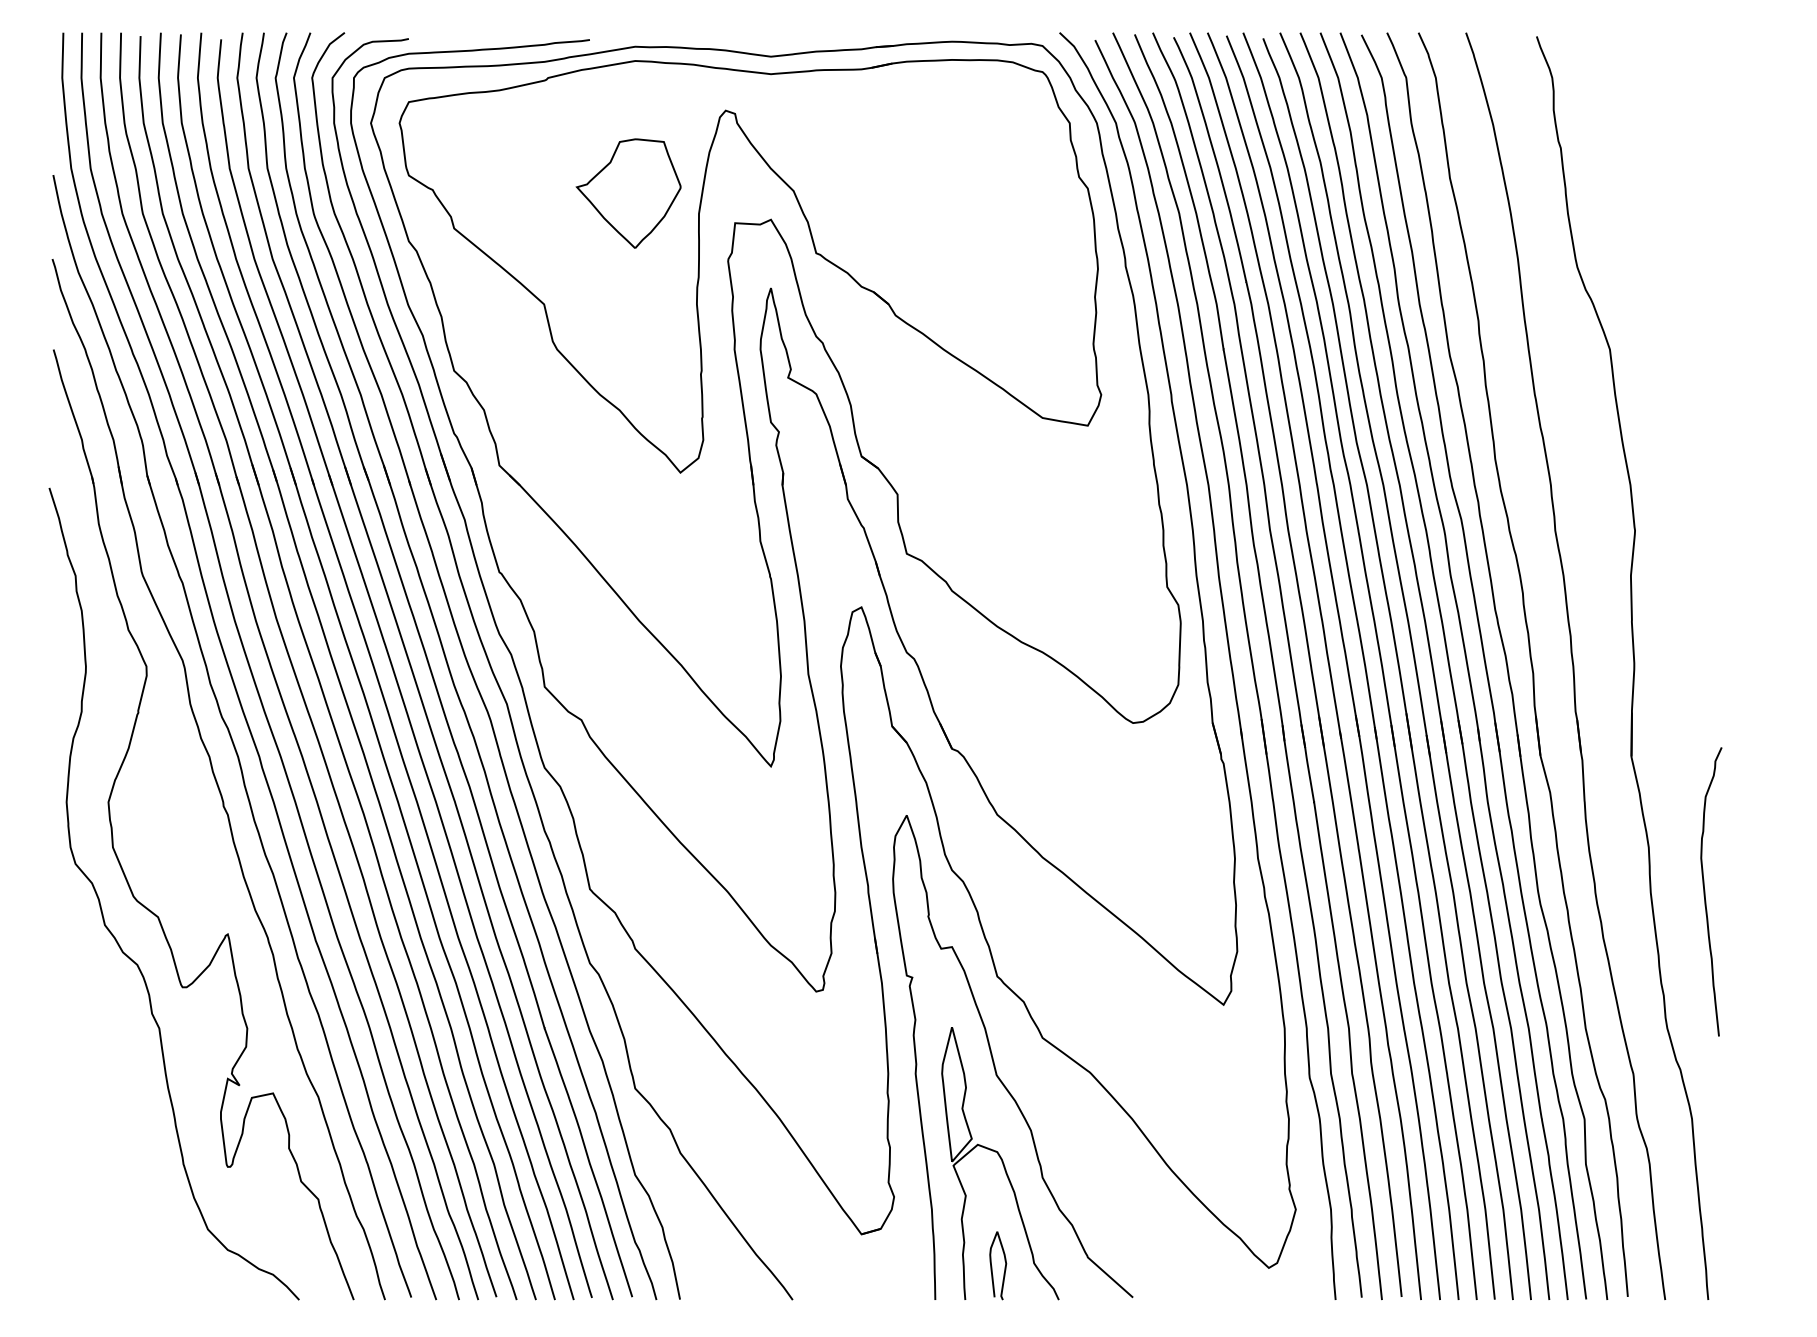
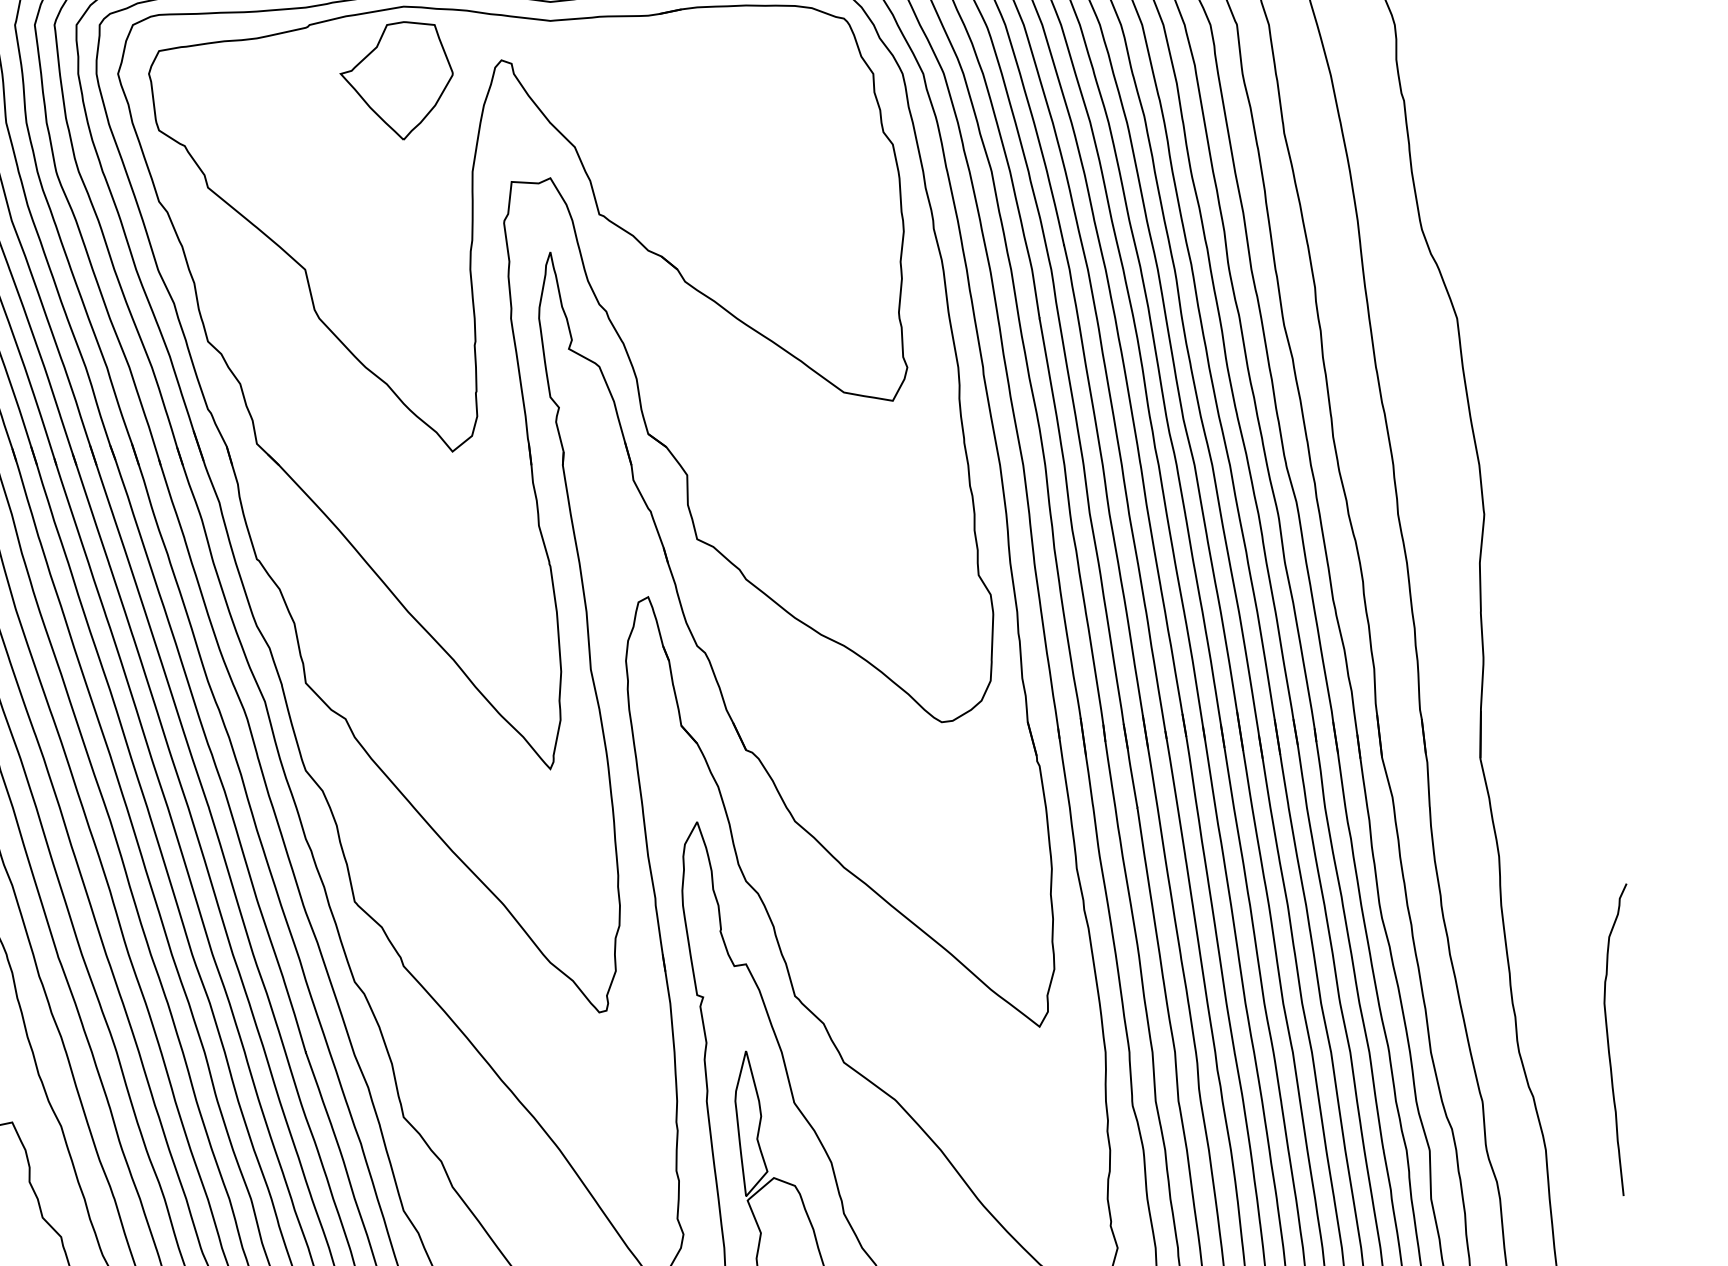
part: (628, 193) -> (396, 80), moved
curve: (1705, 891) -> (1609, 1039), moved

